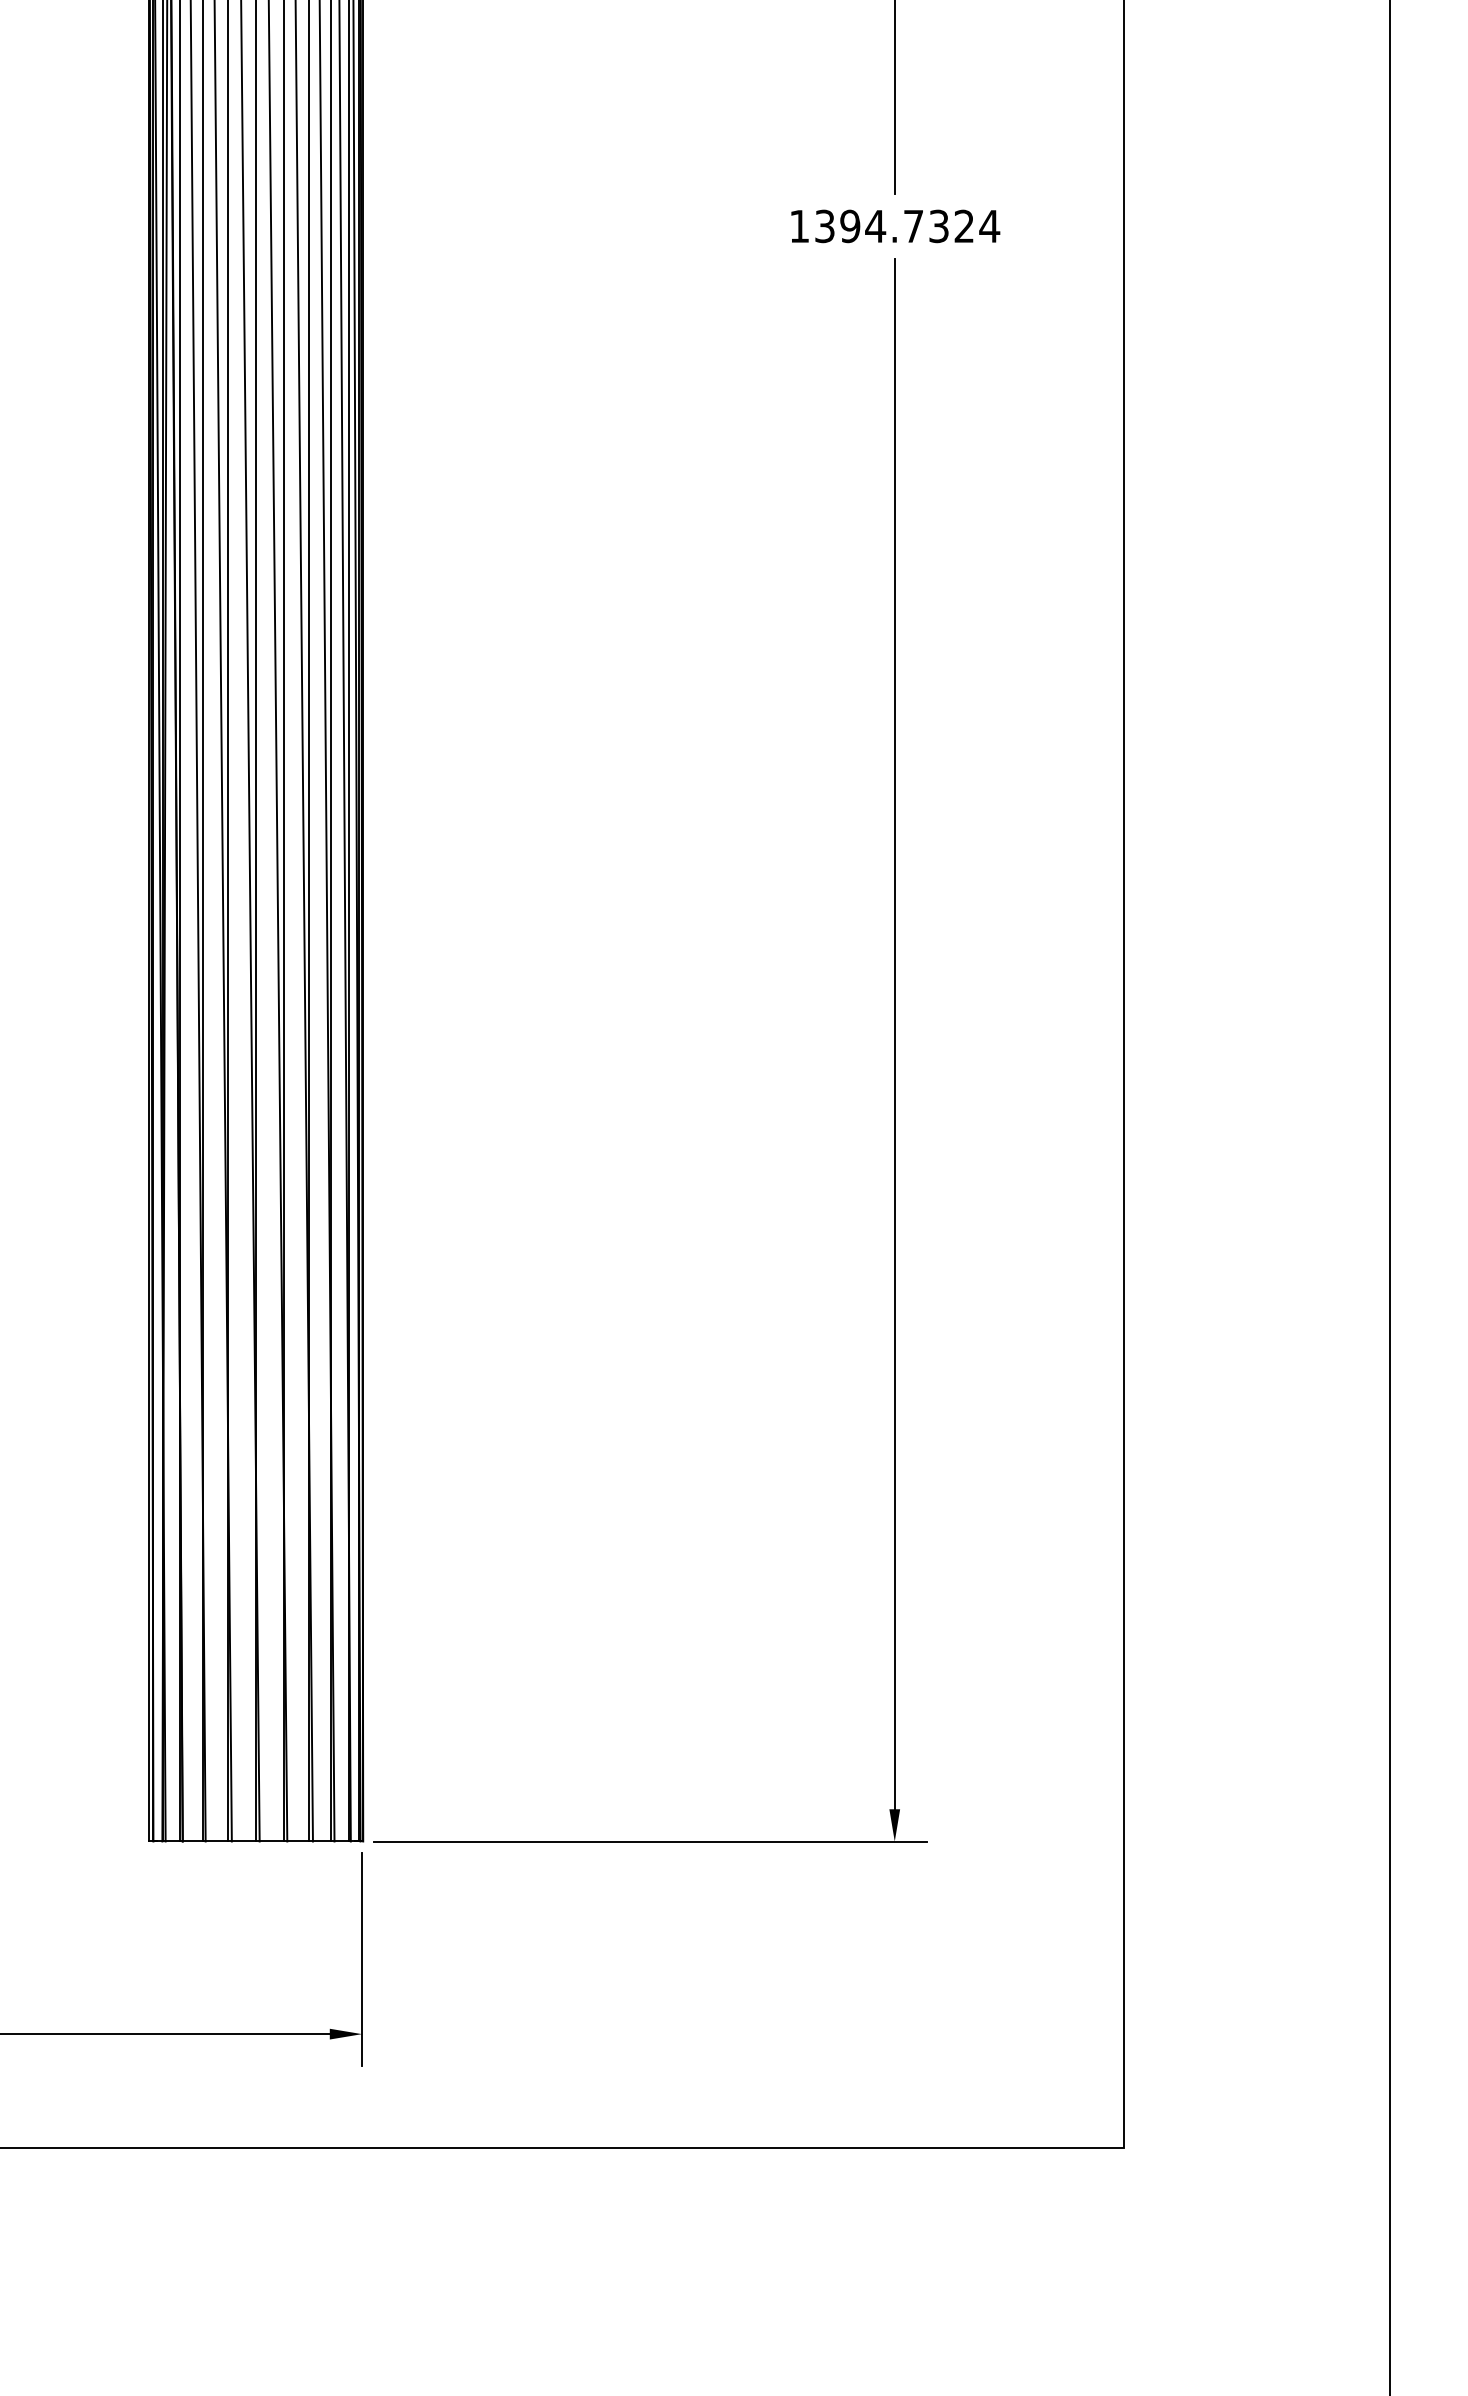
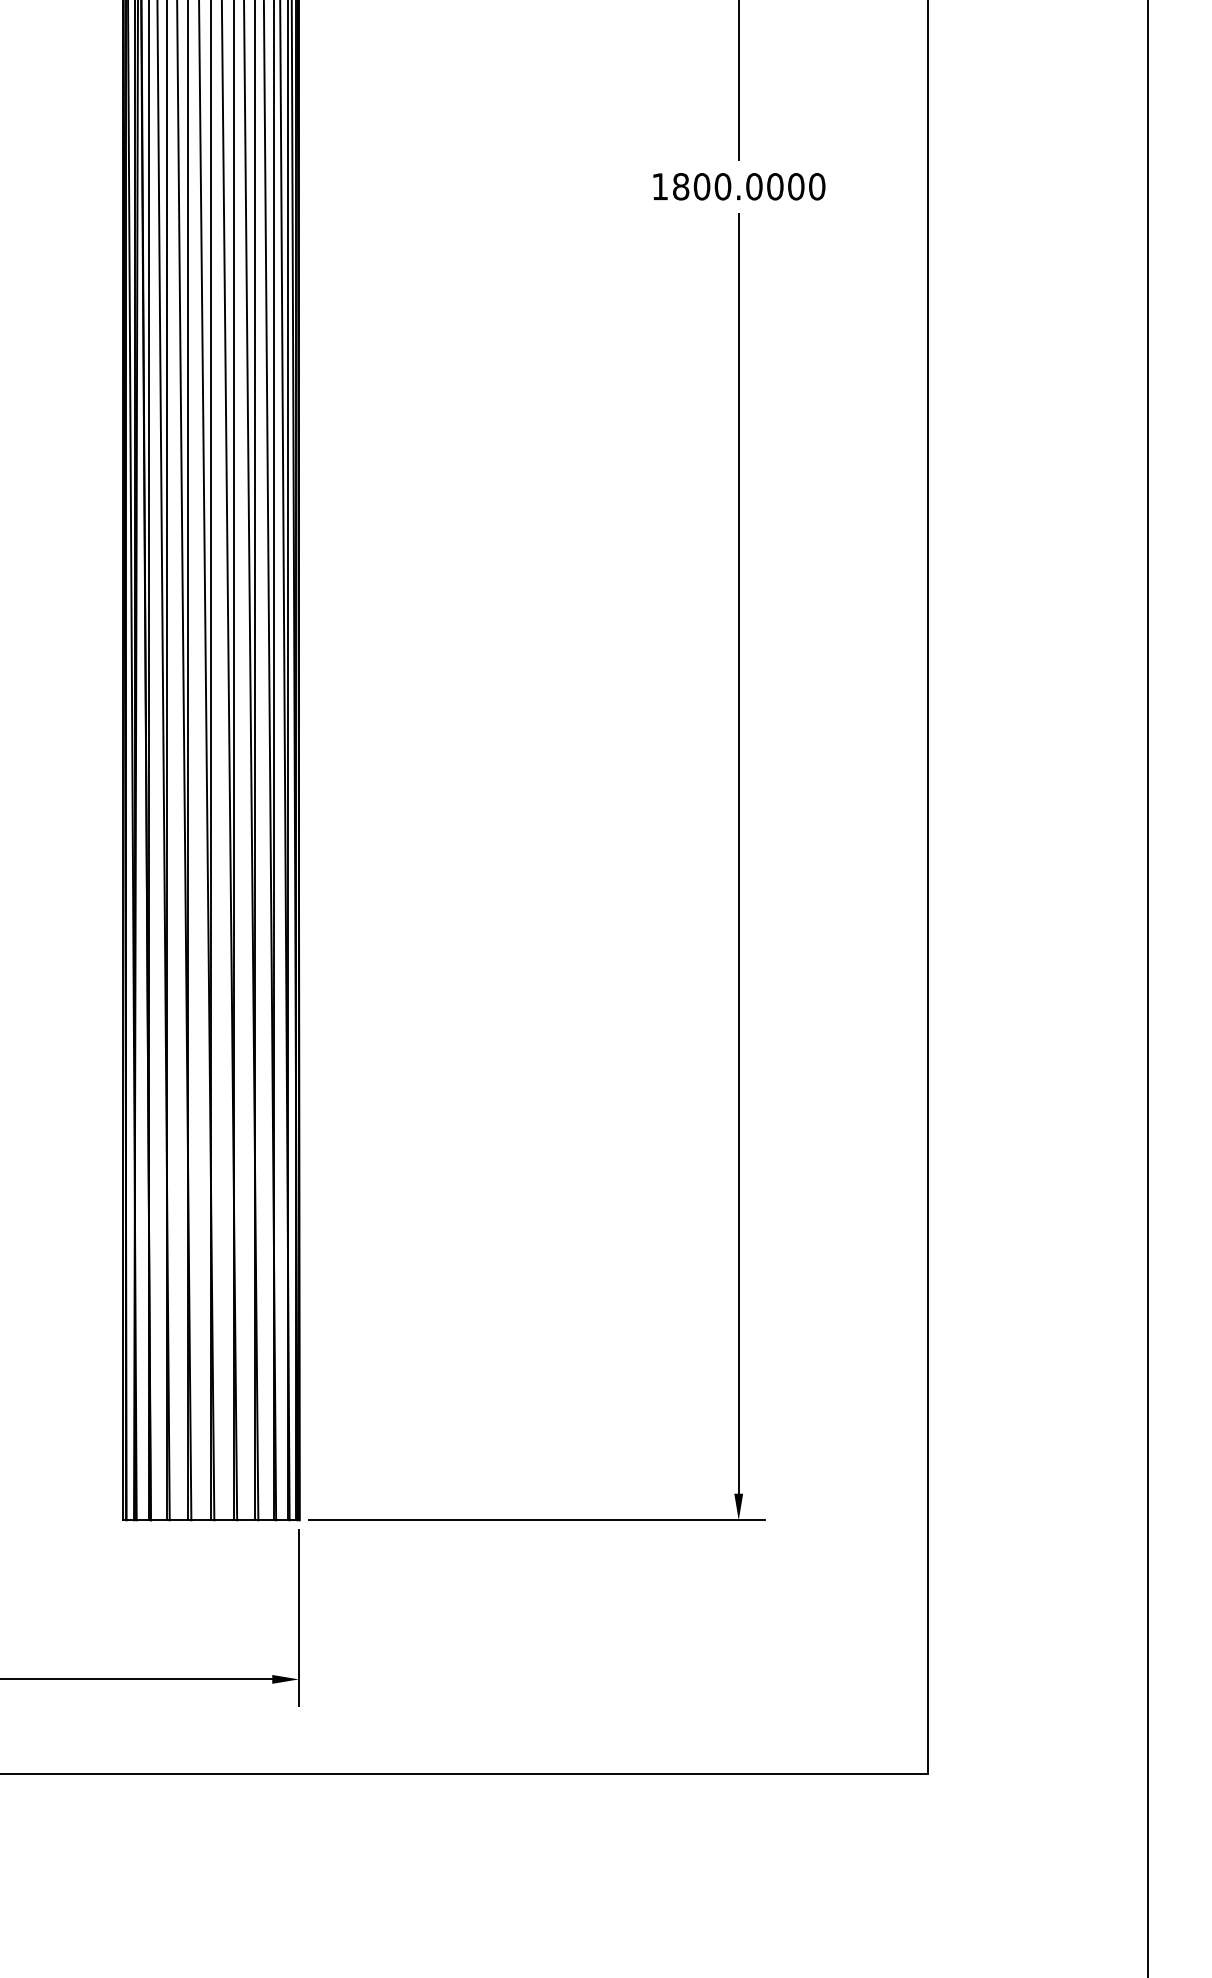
text: (907, 226) -> (749, 186), 1394.7324 -> 1800.0000

